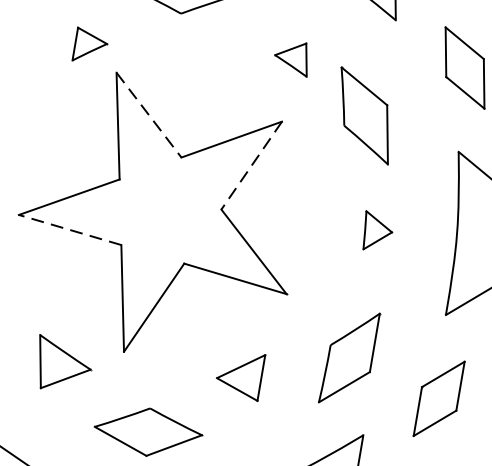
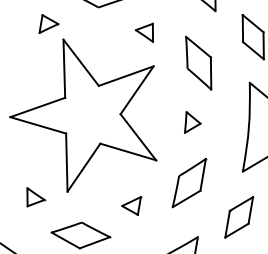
part: (289, 59) -> (143, 32), moved
line: (149, 116) -> (81, 63), dashed -> solid
line: (250, 165) -> (136, 90), dashed -> solid
line: (68, 230) -> (37, 125), dashed -> solid
part: (377, 230) -> (192, 122), moved
part: (349, 358) -> (189, 183), moved
part: (66, 362) -> (36, 197), size x0.62
part: (241, 377) -> (131, 205), size x0.71

